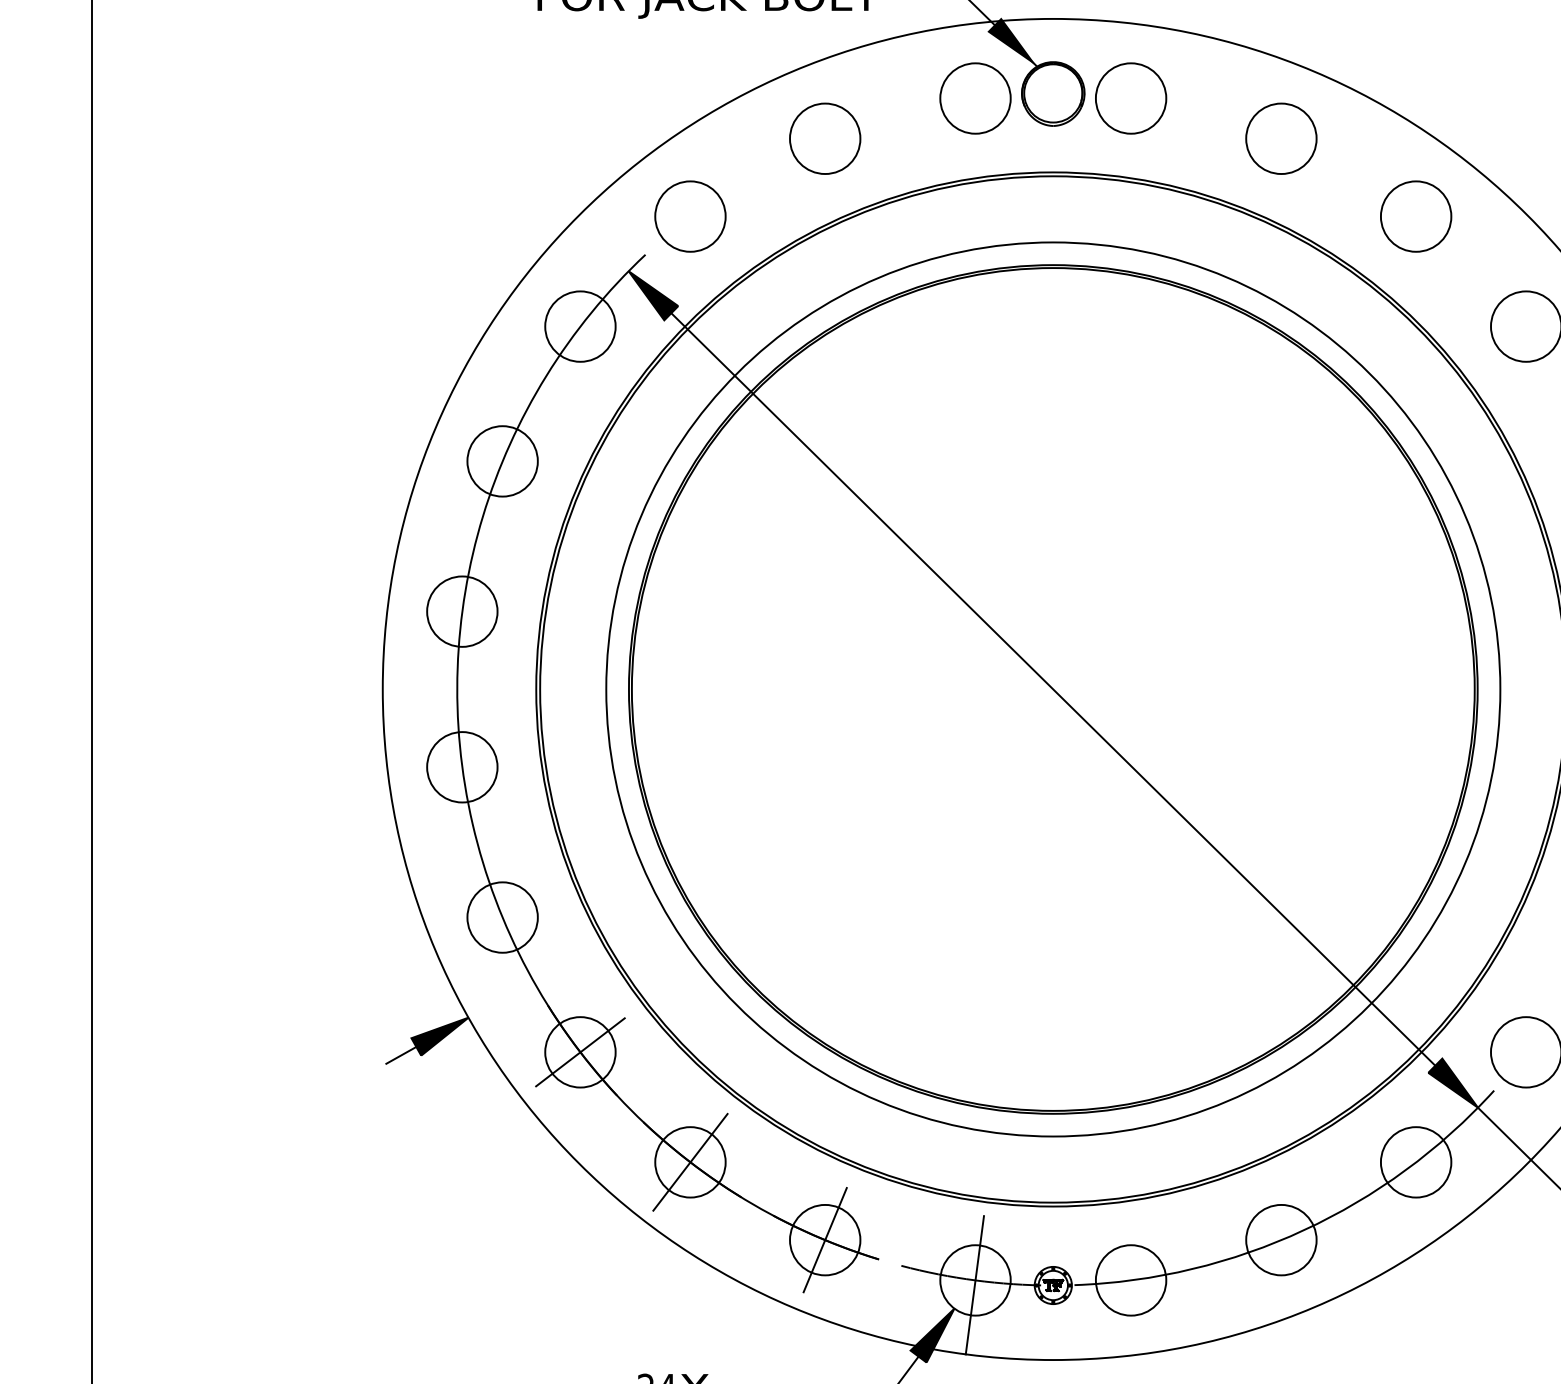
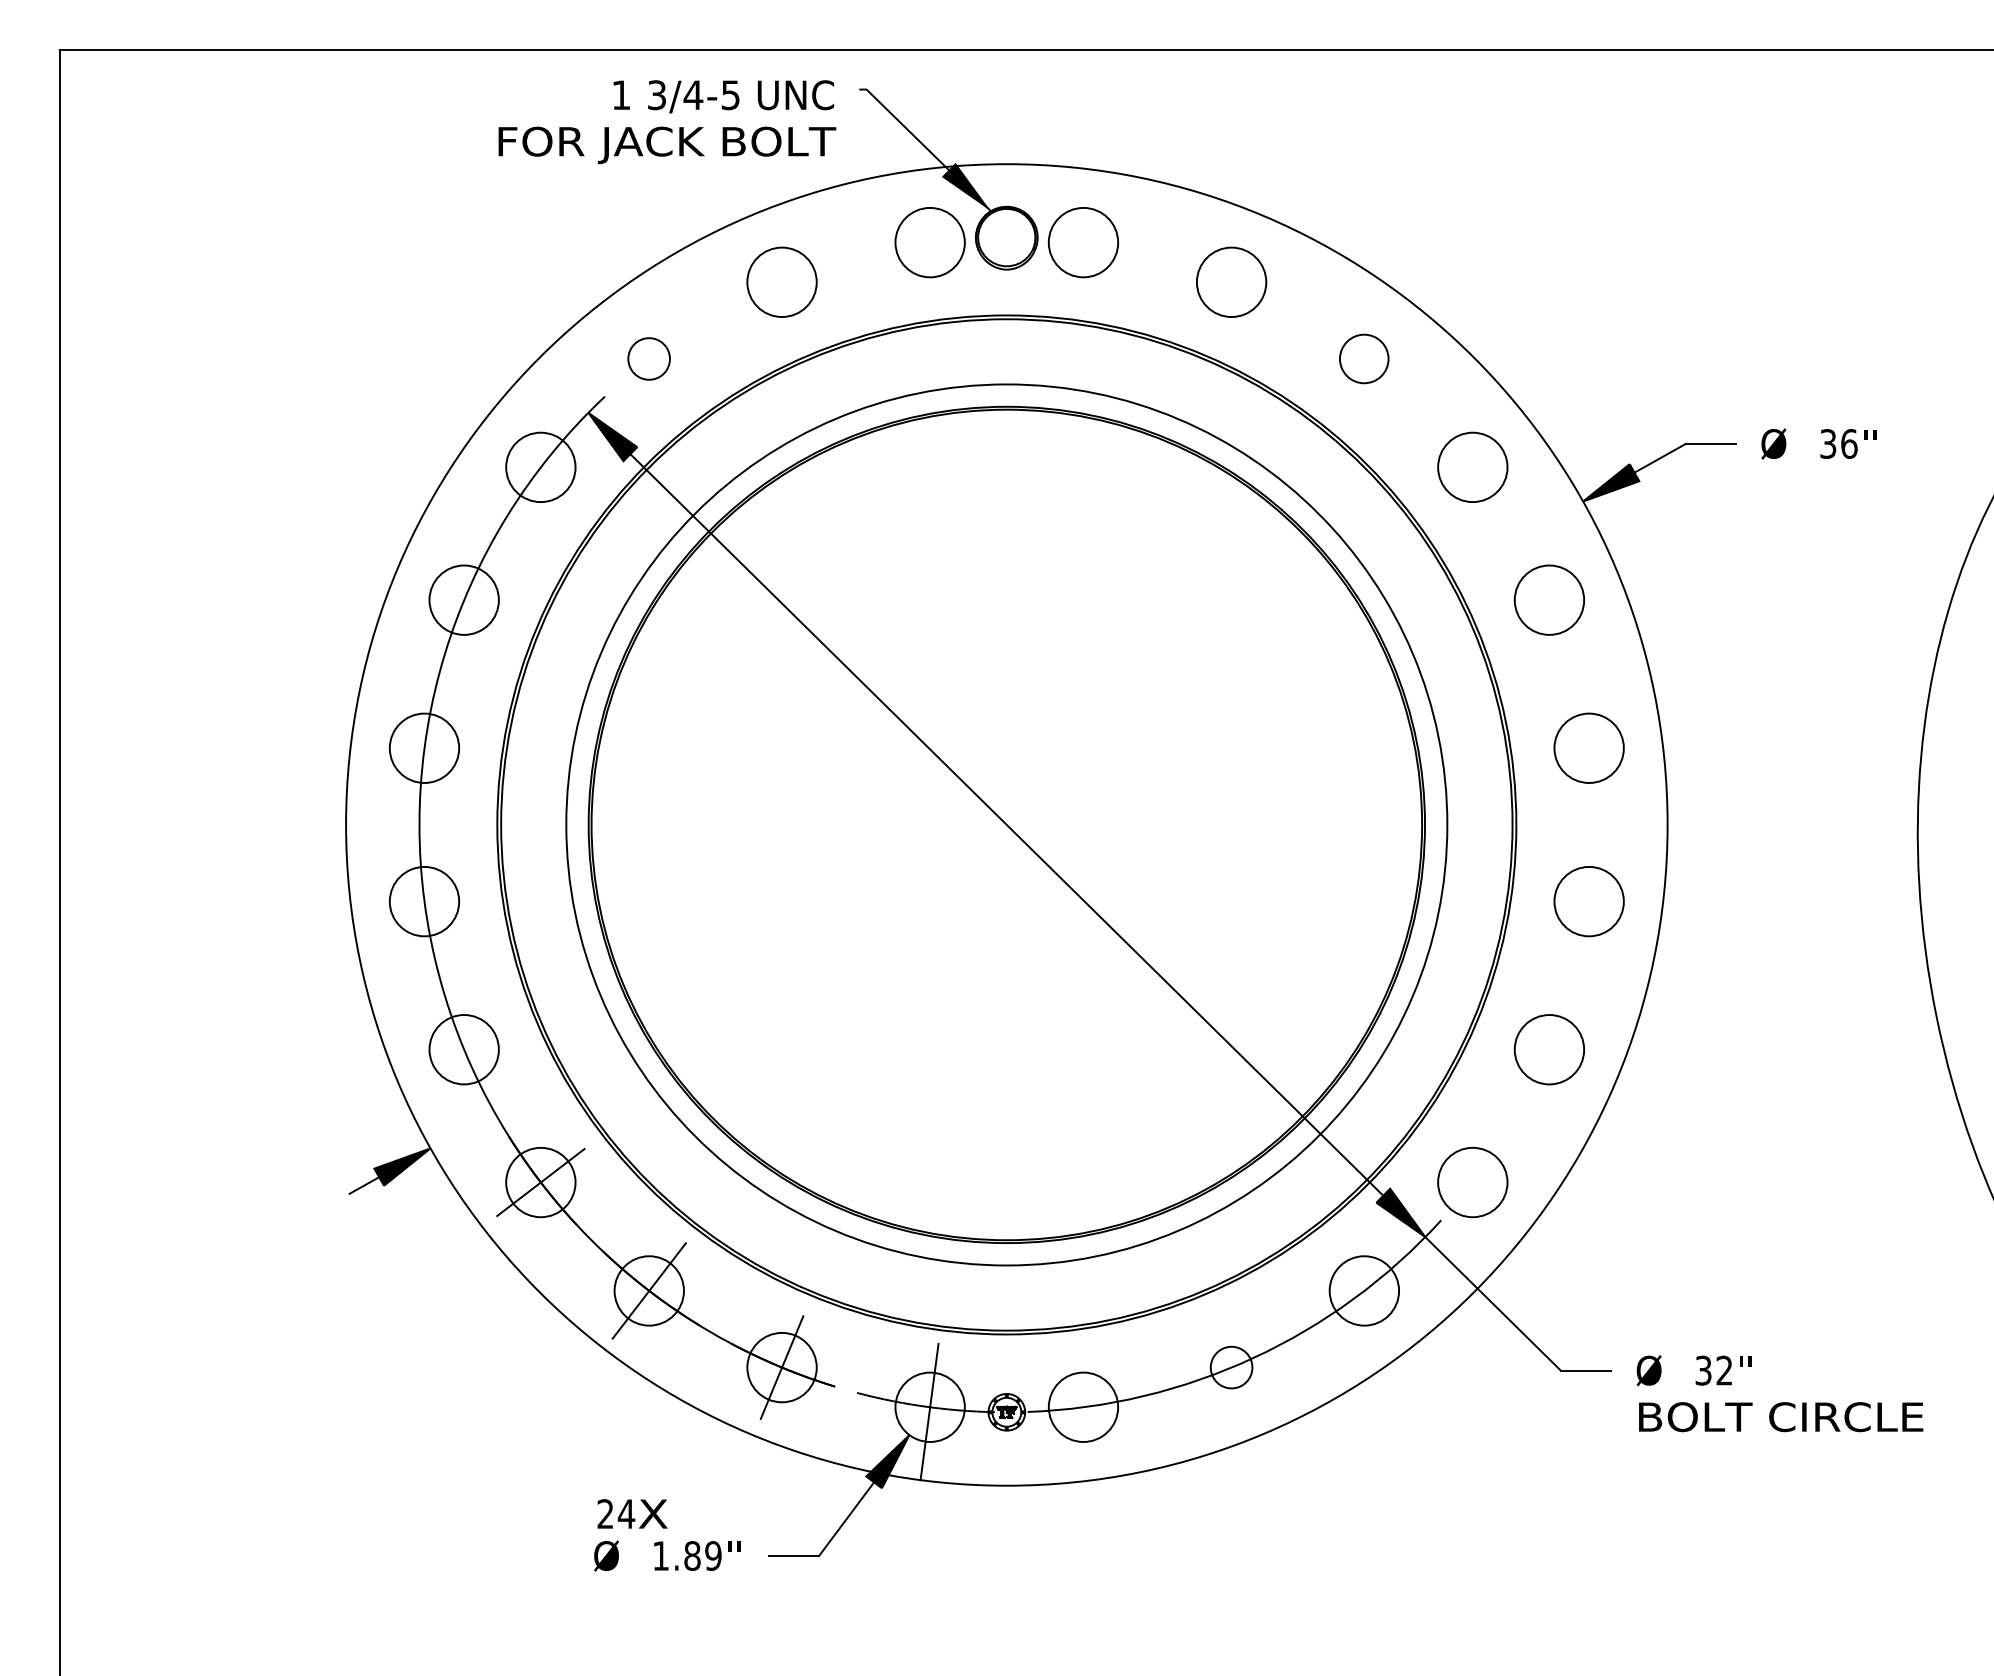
circle: (689, 216) -> (648, 358), size x0.6
circle: (1415, 216) -> (1363, 358), size x0.7
circle: (1281, 1240) -> (1231, 1367), size x0.6

